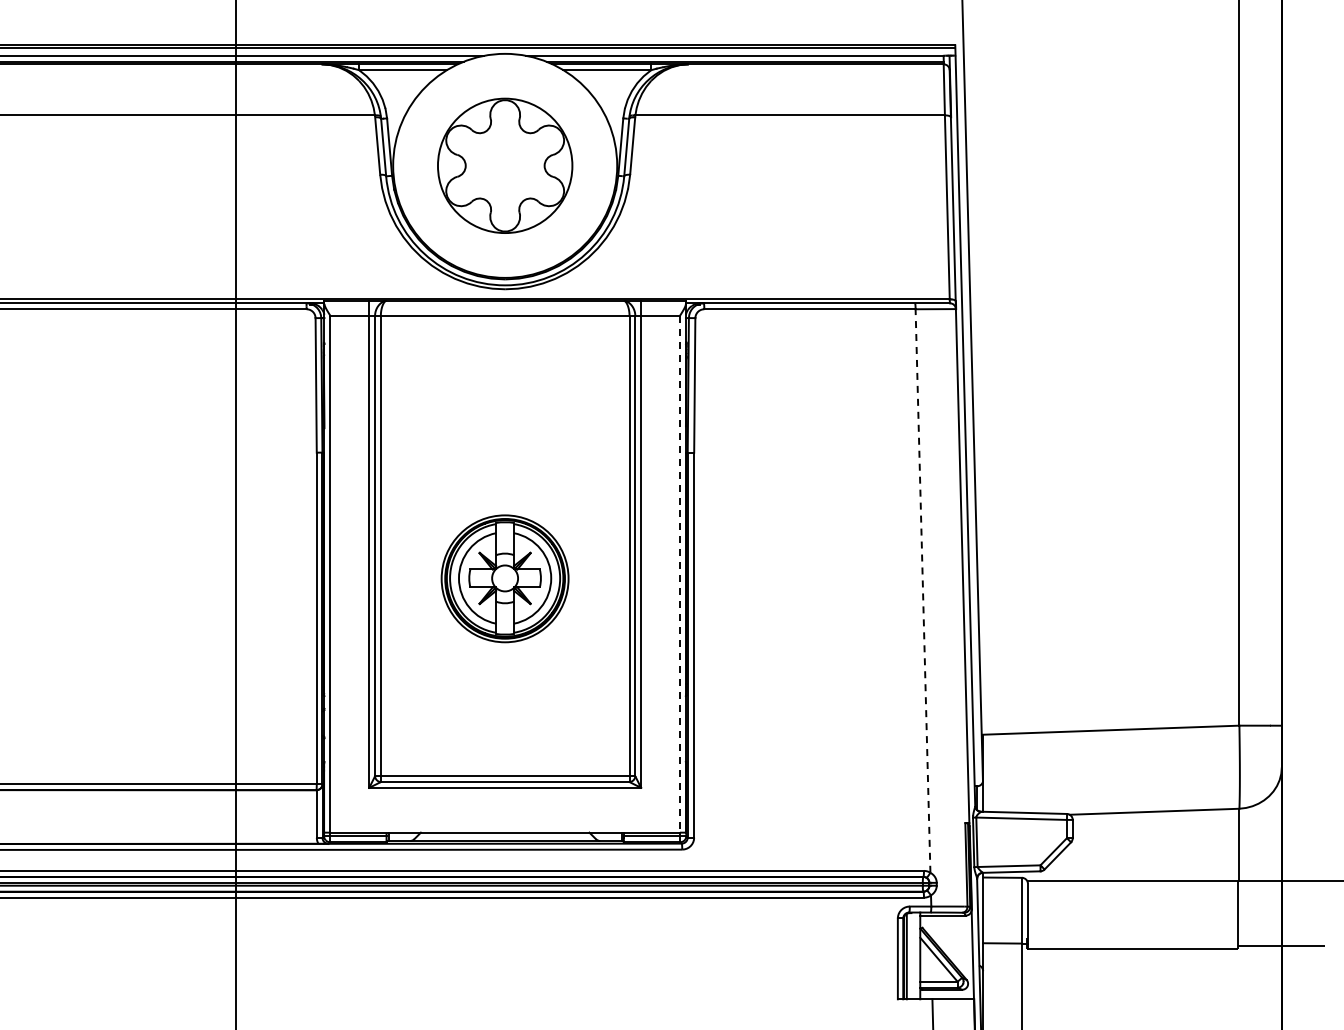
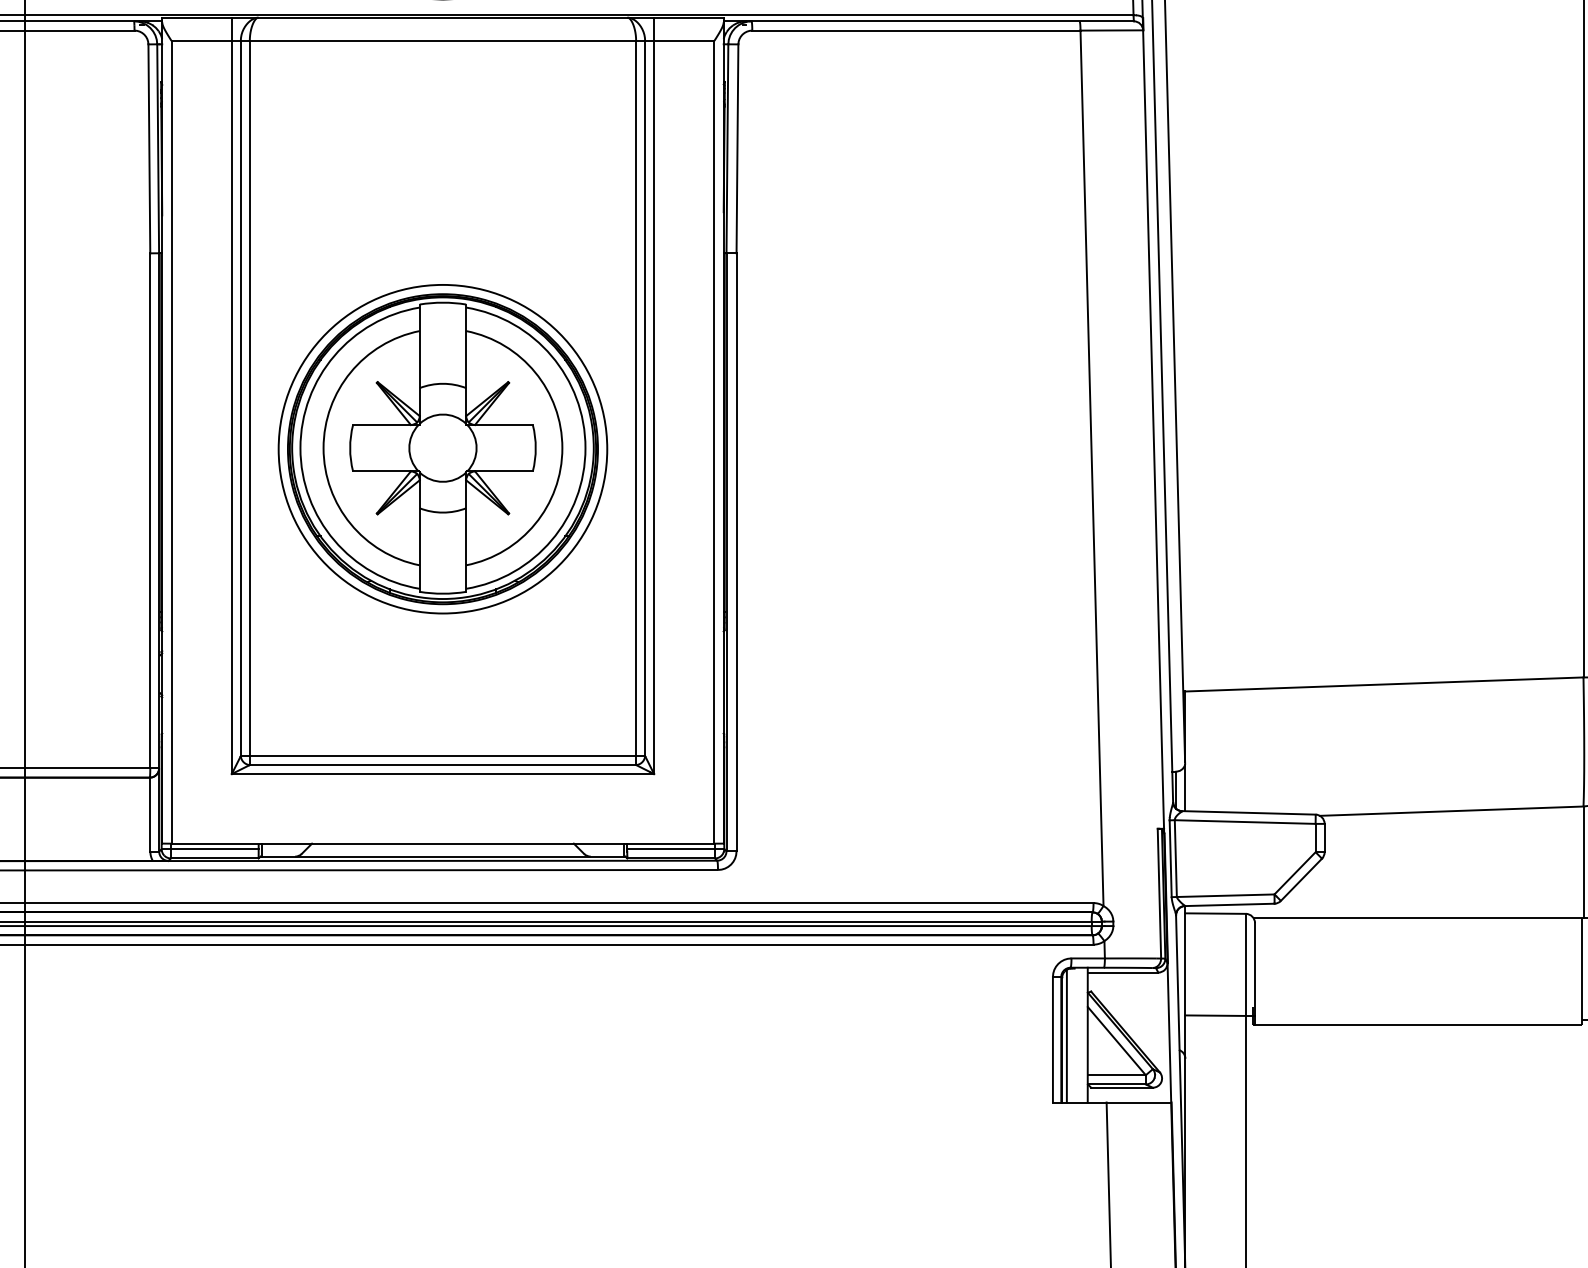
line: (679, 574) -> (713, 442), dashed -> solid
part: (504, 578) -> (441, 448), size x1.67
line: (923, 591) -> (1092, 469), dashed -> solid

